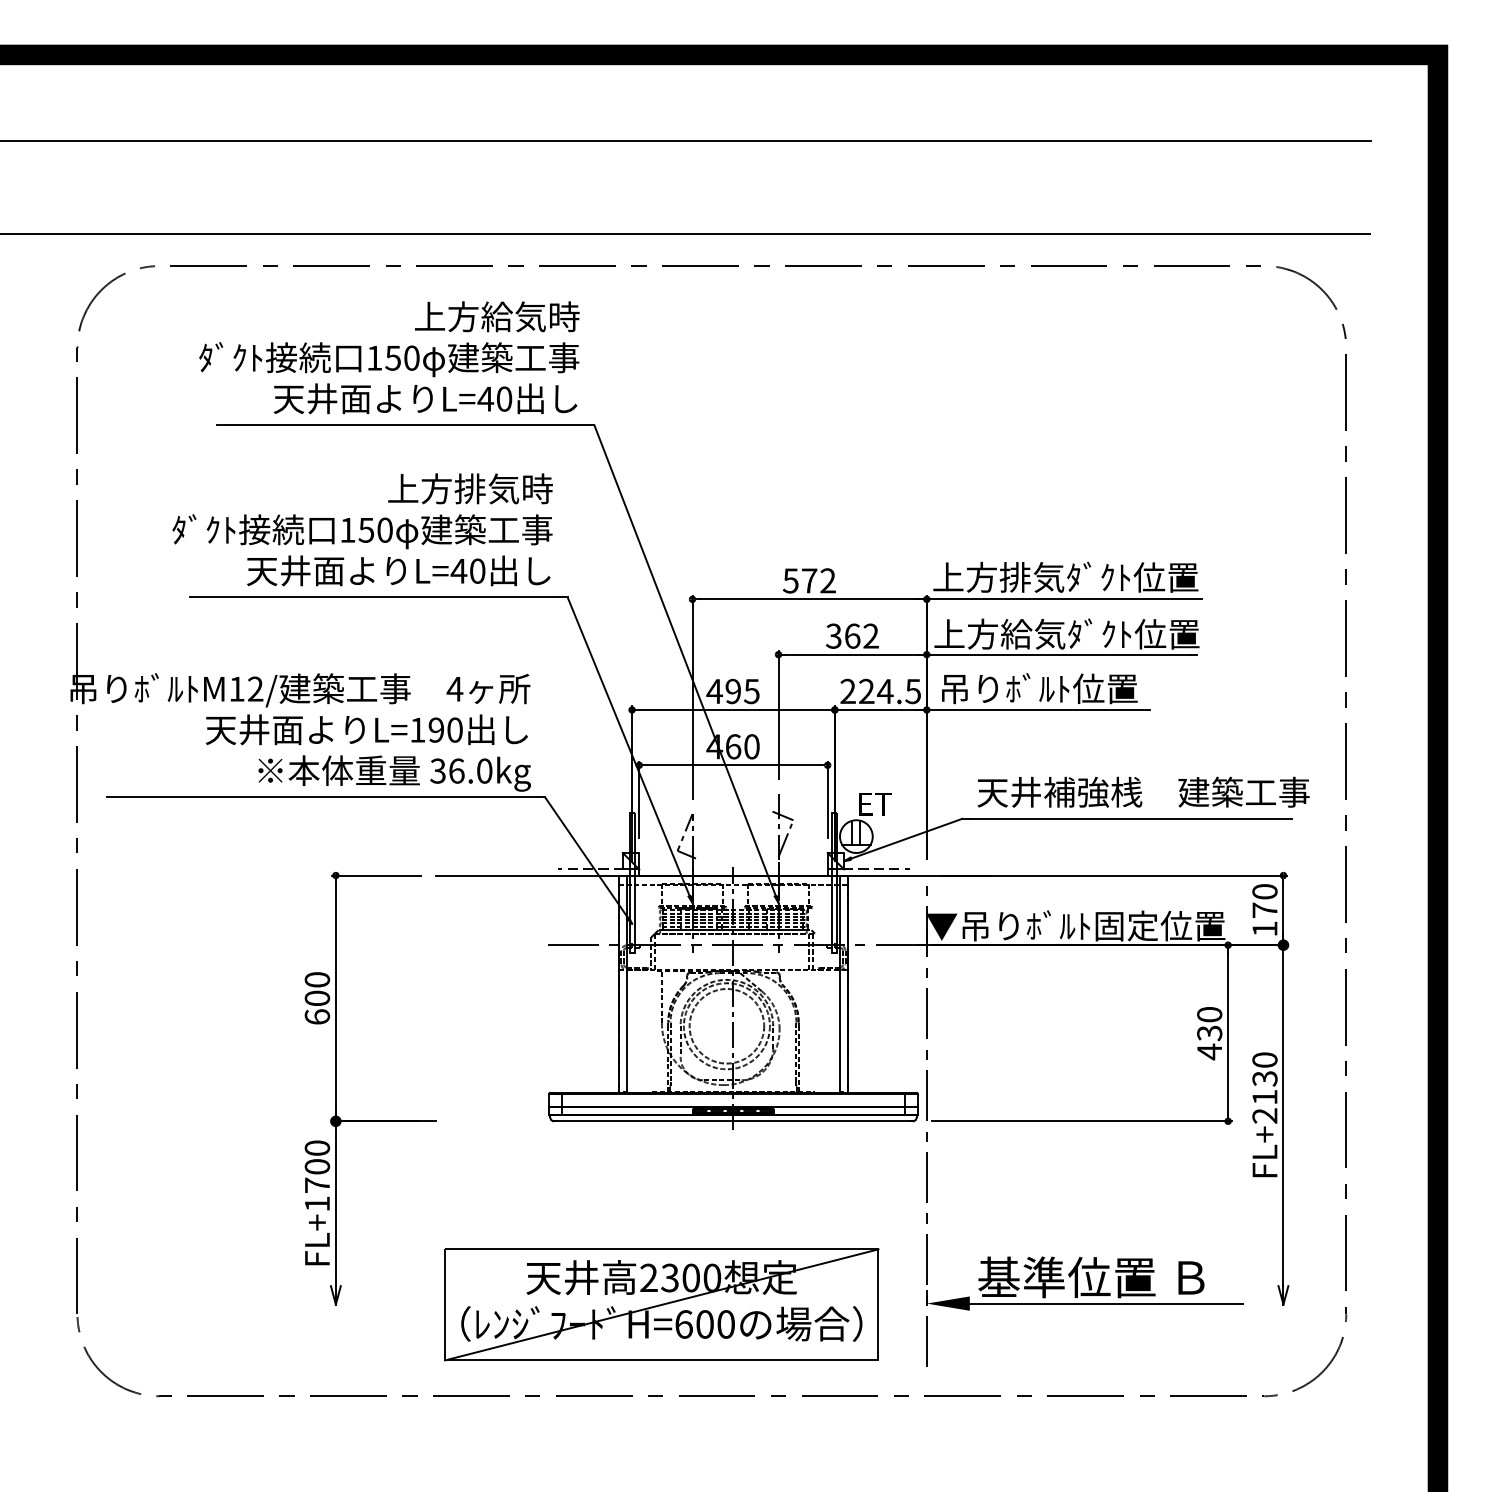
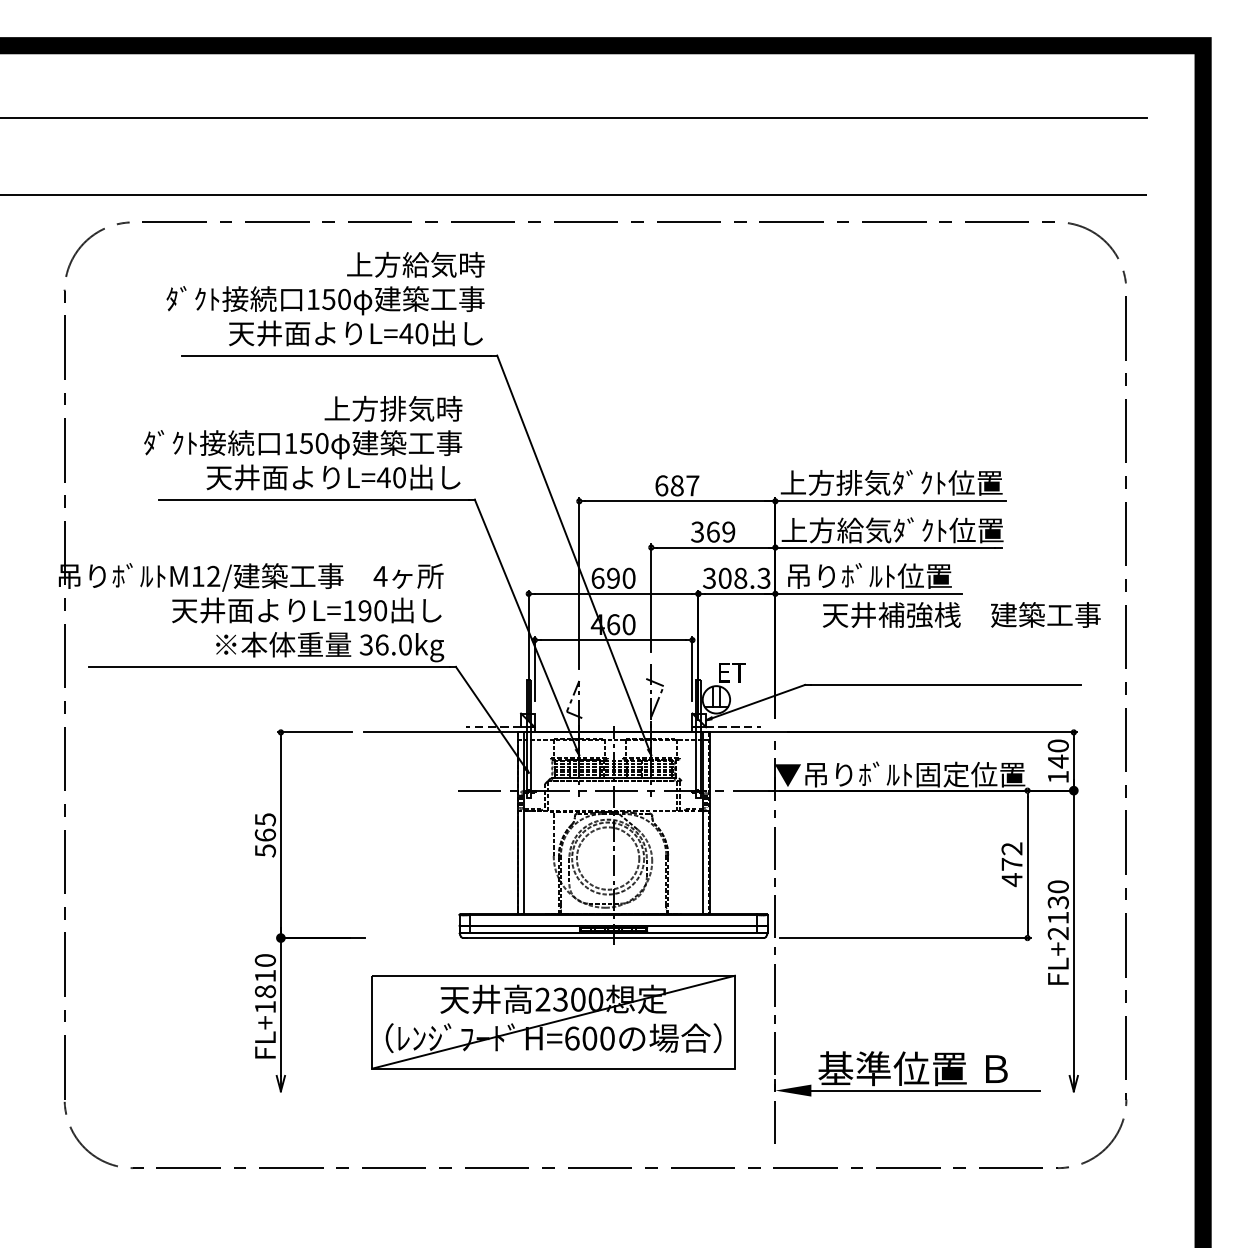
text: (808, 580) -> (676, 485), 572 -> 687
text: (870, 636) -> (728, 532), 362 -> 369
text: (732, 691) -> (612, 578), 495 -> 690
text: (880, 691) -> (736, 578), 224.5 -> 308.3
text: (1143, 791) -> (961, 614), moved
text: (1264, 910) -> (1057, 761), 170 -> 140
text: (317, 998) -> (265, 835), 600 -> 565
text: (1209, 1024) -> (1011, 857), 430 -> 472
text: (317, 1176) -> (265, 984), FL+1700 -> FL+1810
part: (661, 1304) -> (553, 1021), moved

